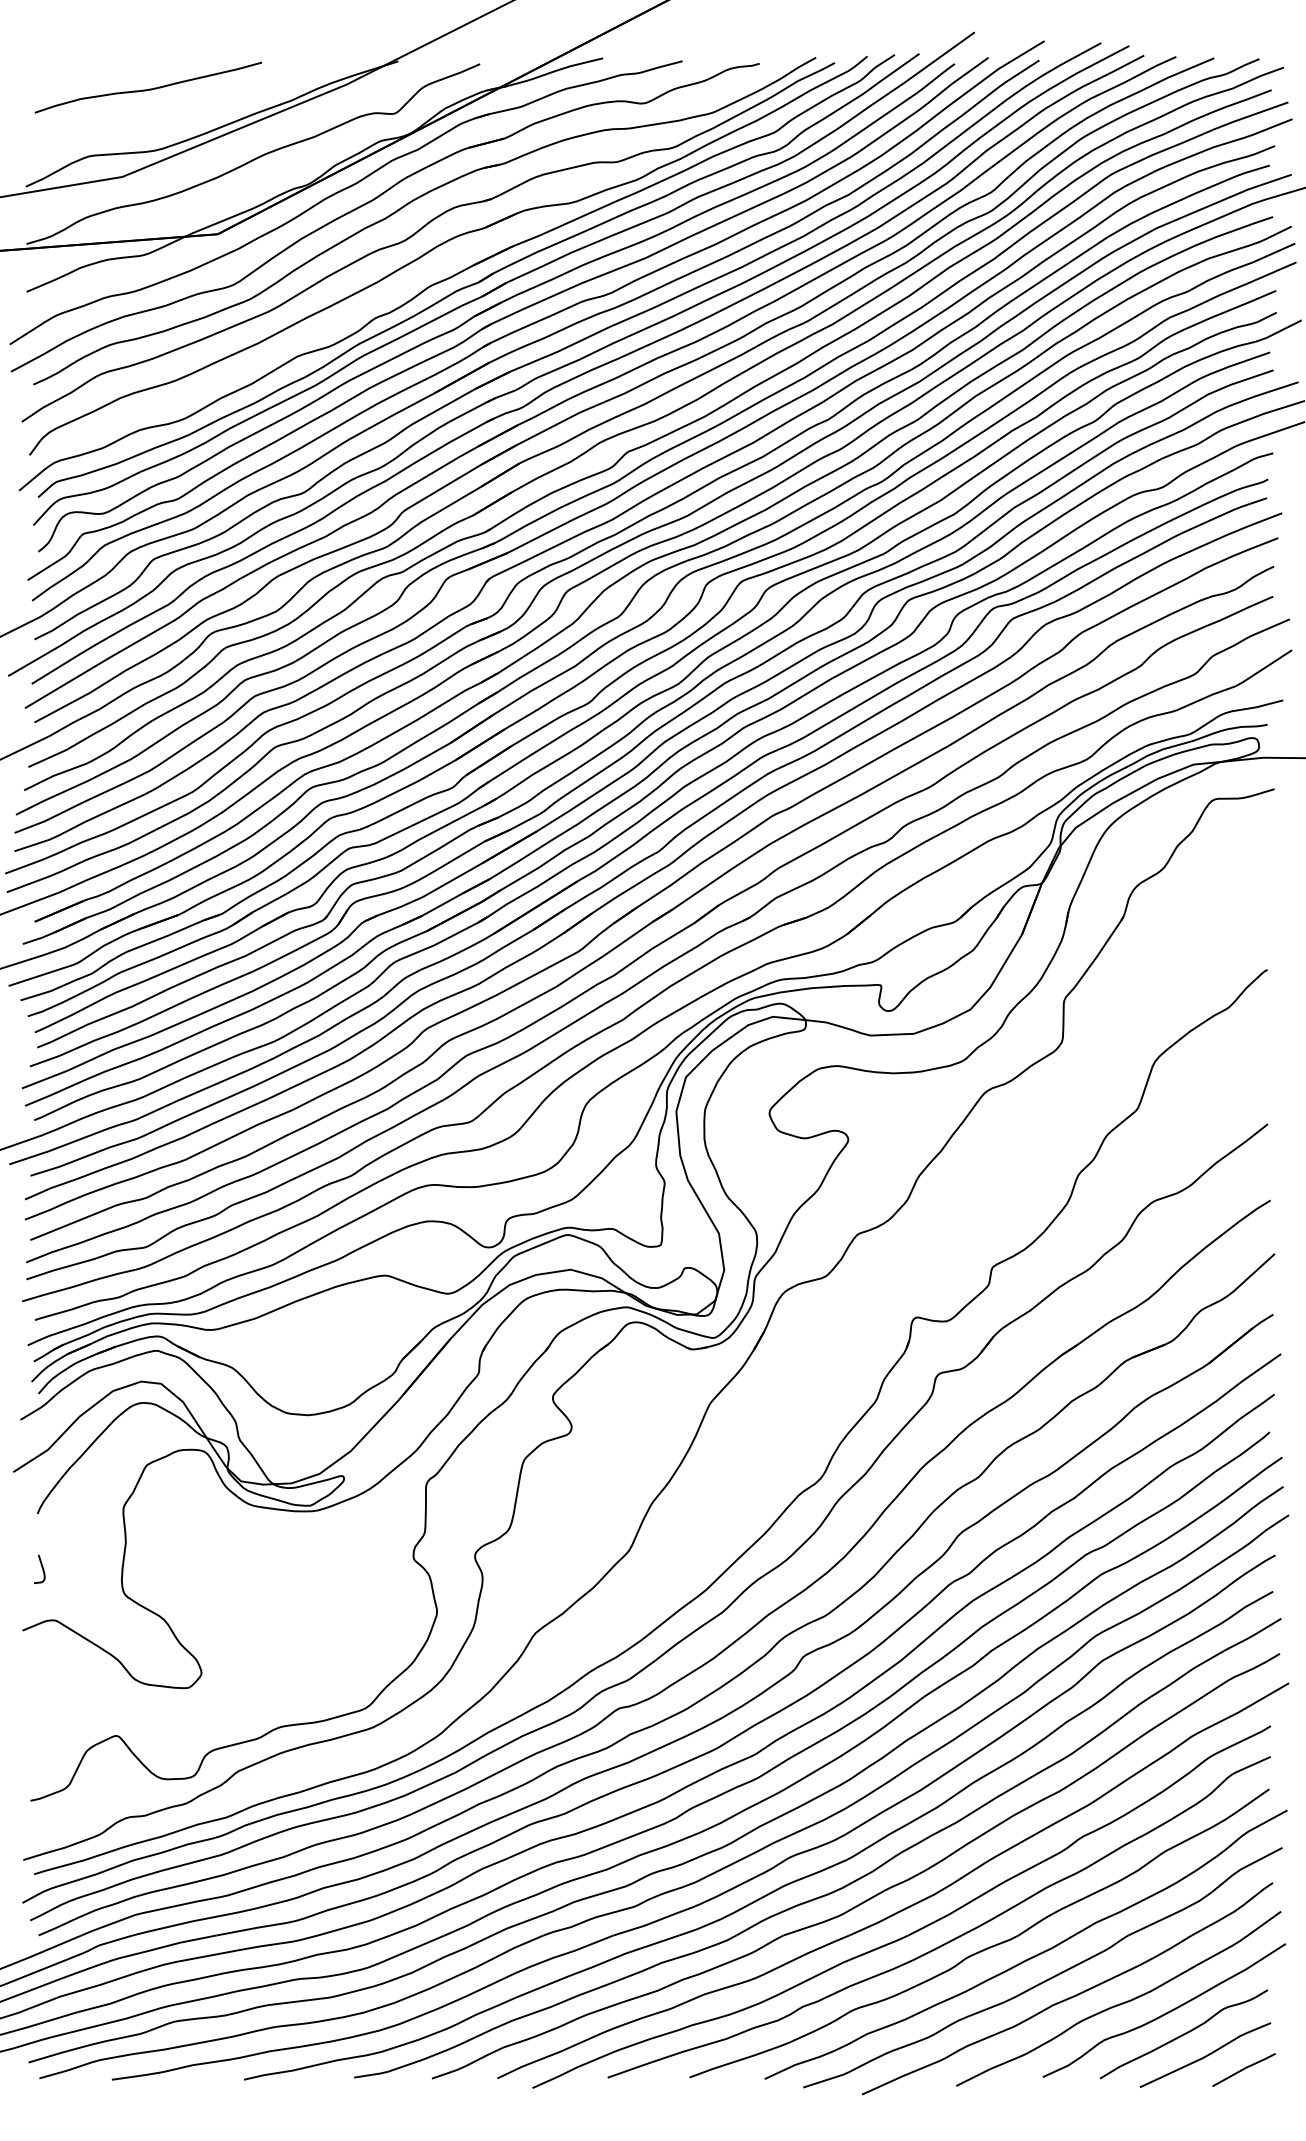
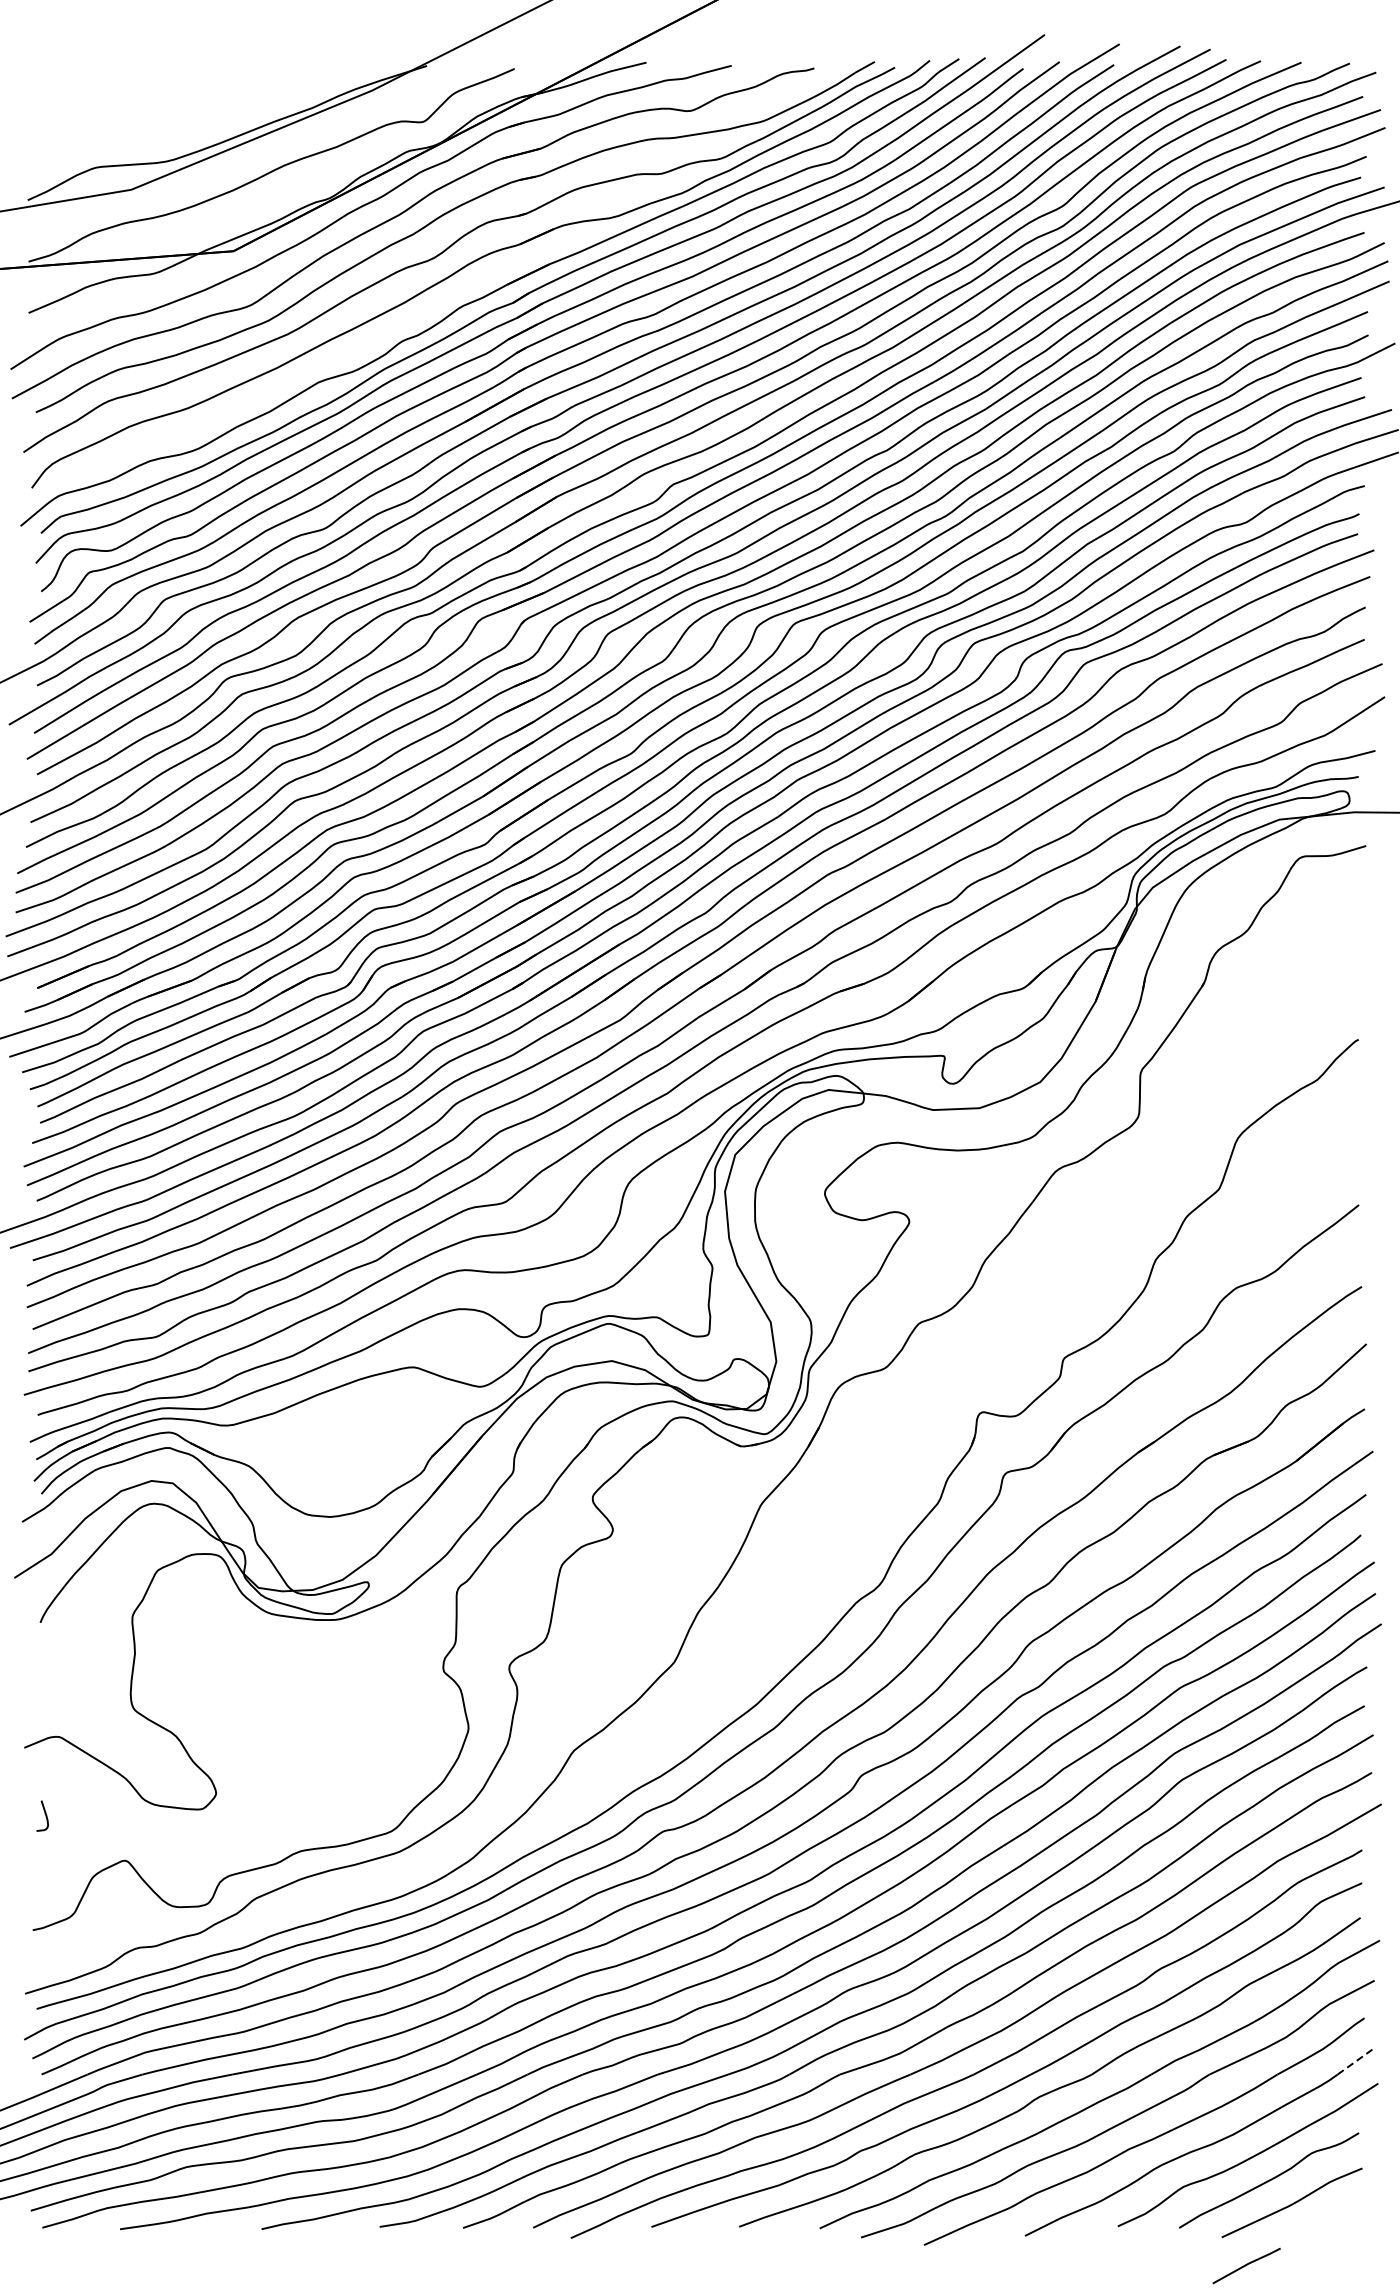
curve: (149, 88) -> (160, 94), removed
curve: (41, 1567) -> (44, 1814), moved
line: (1264, 1923) -> (1355, 2061), solid -> dashed
line: (1243, 2069) -> (1246, 2265), moved

